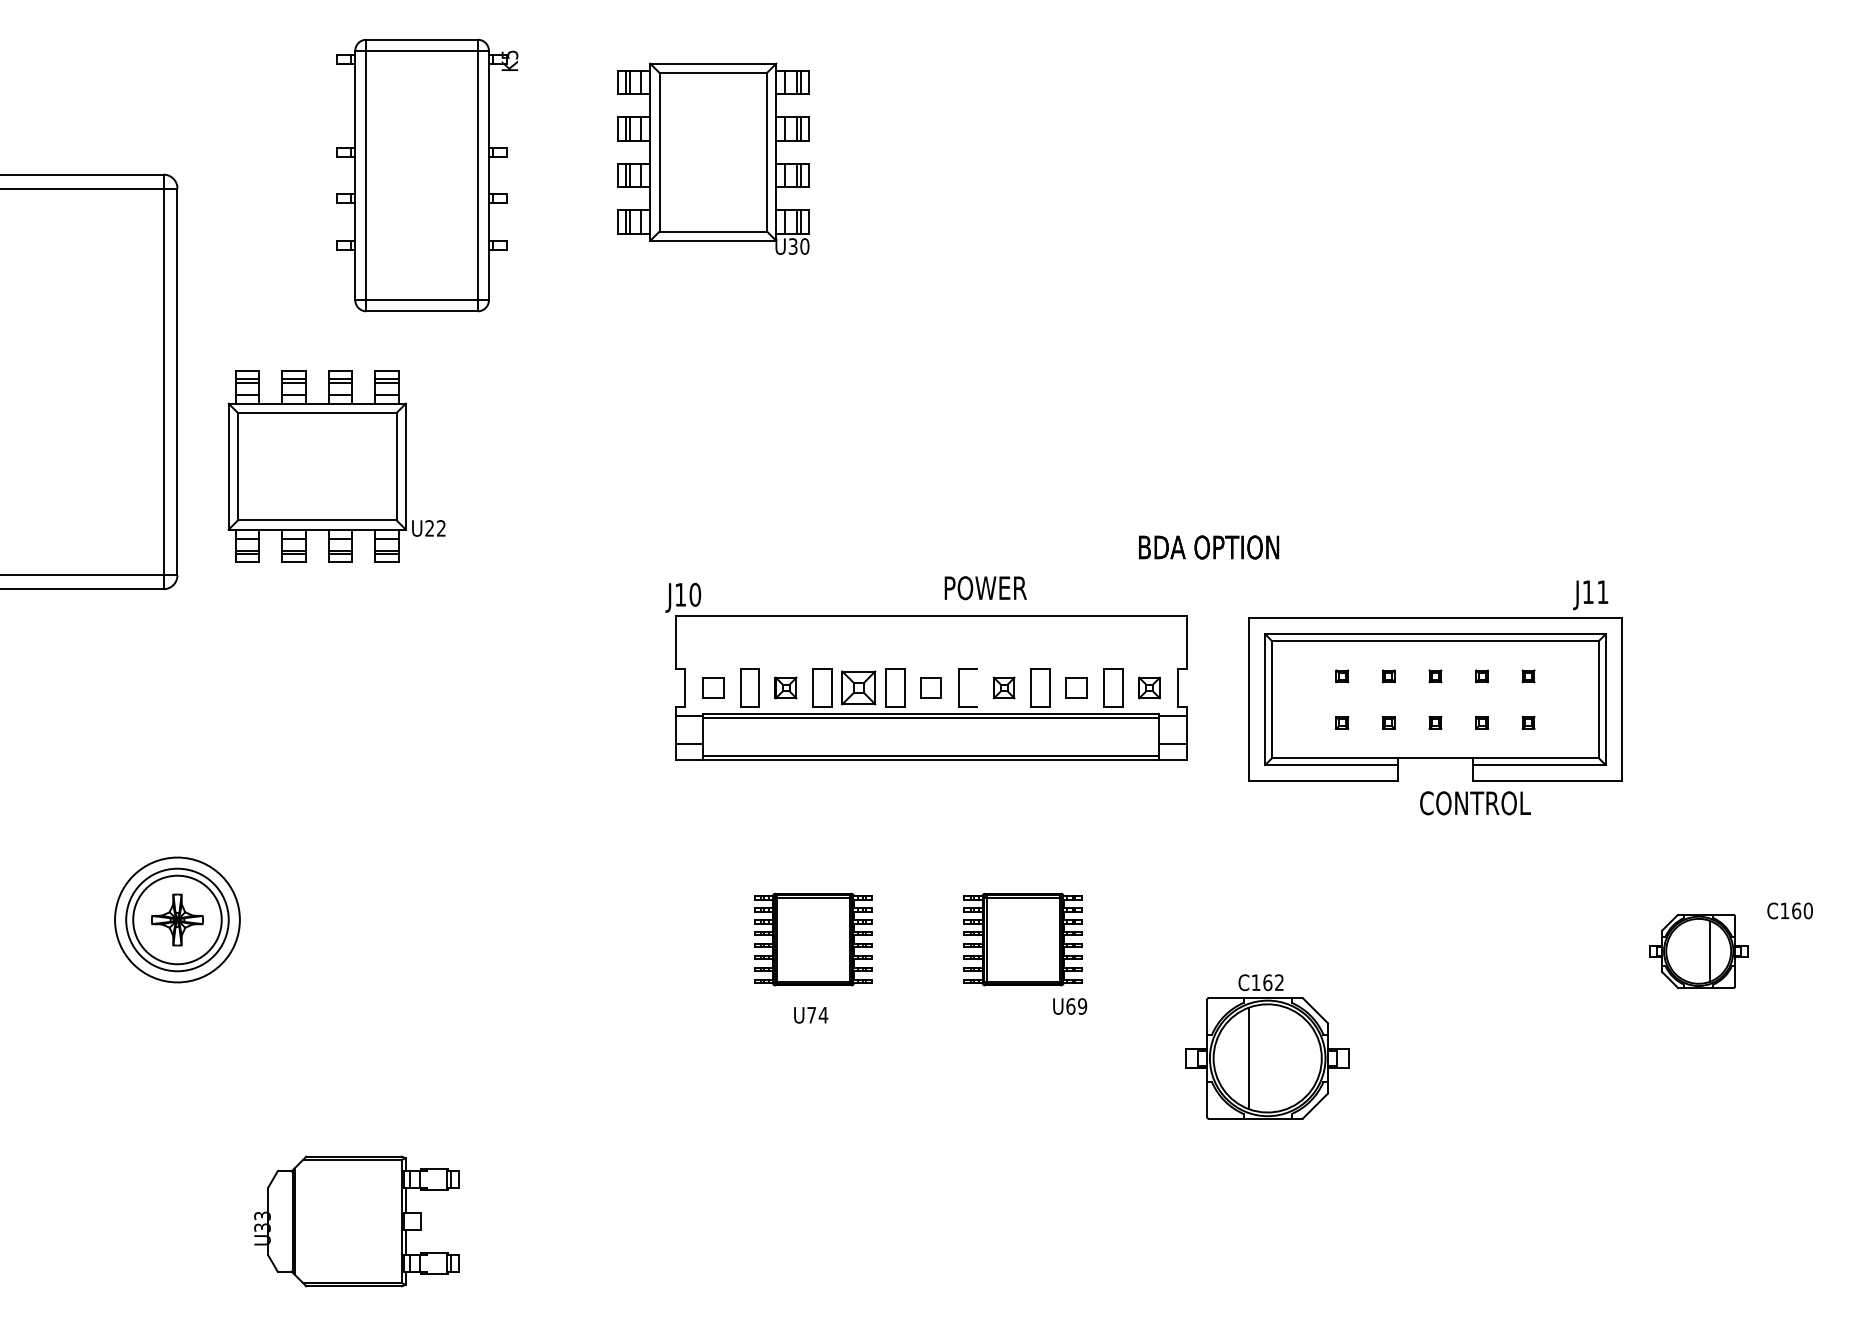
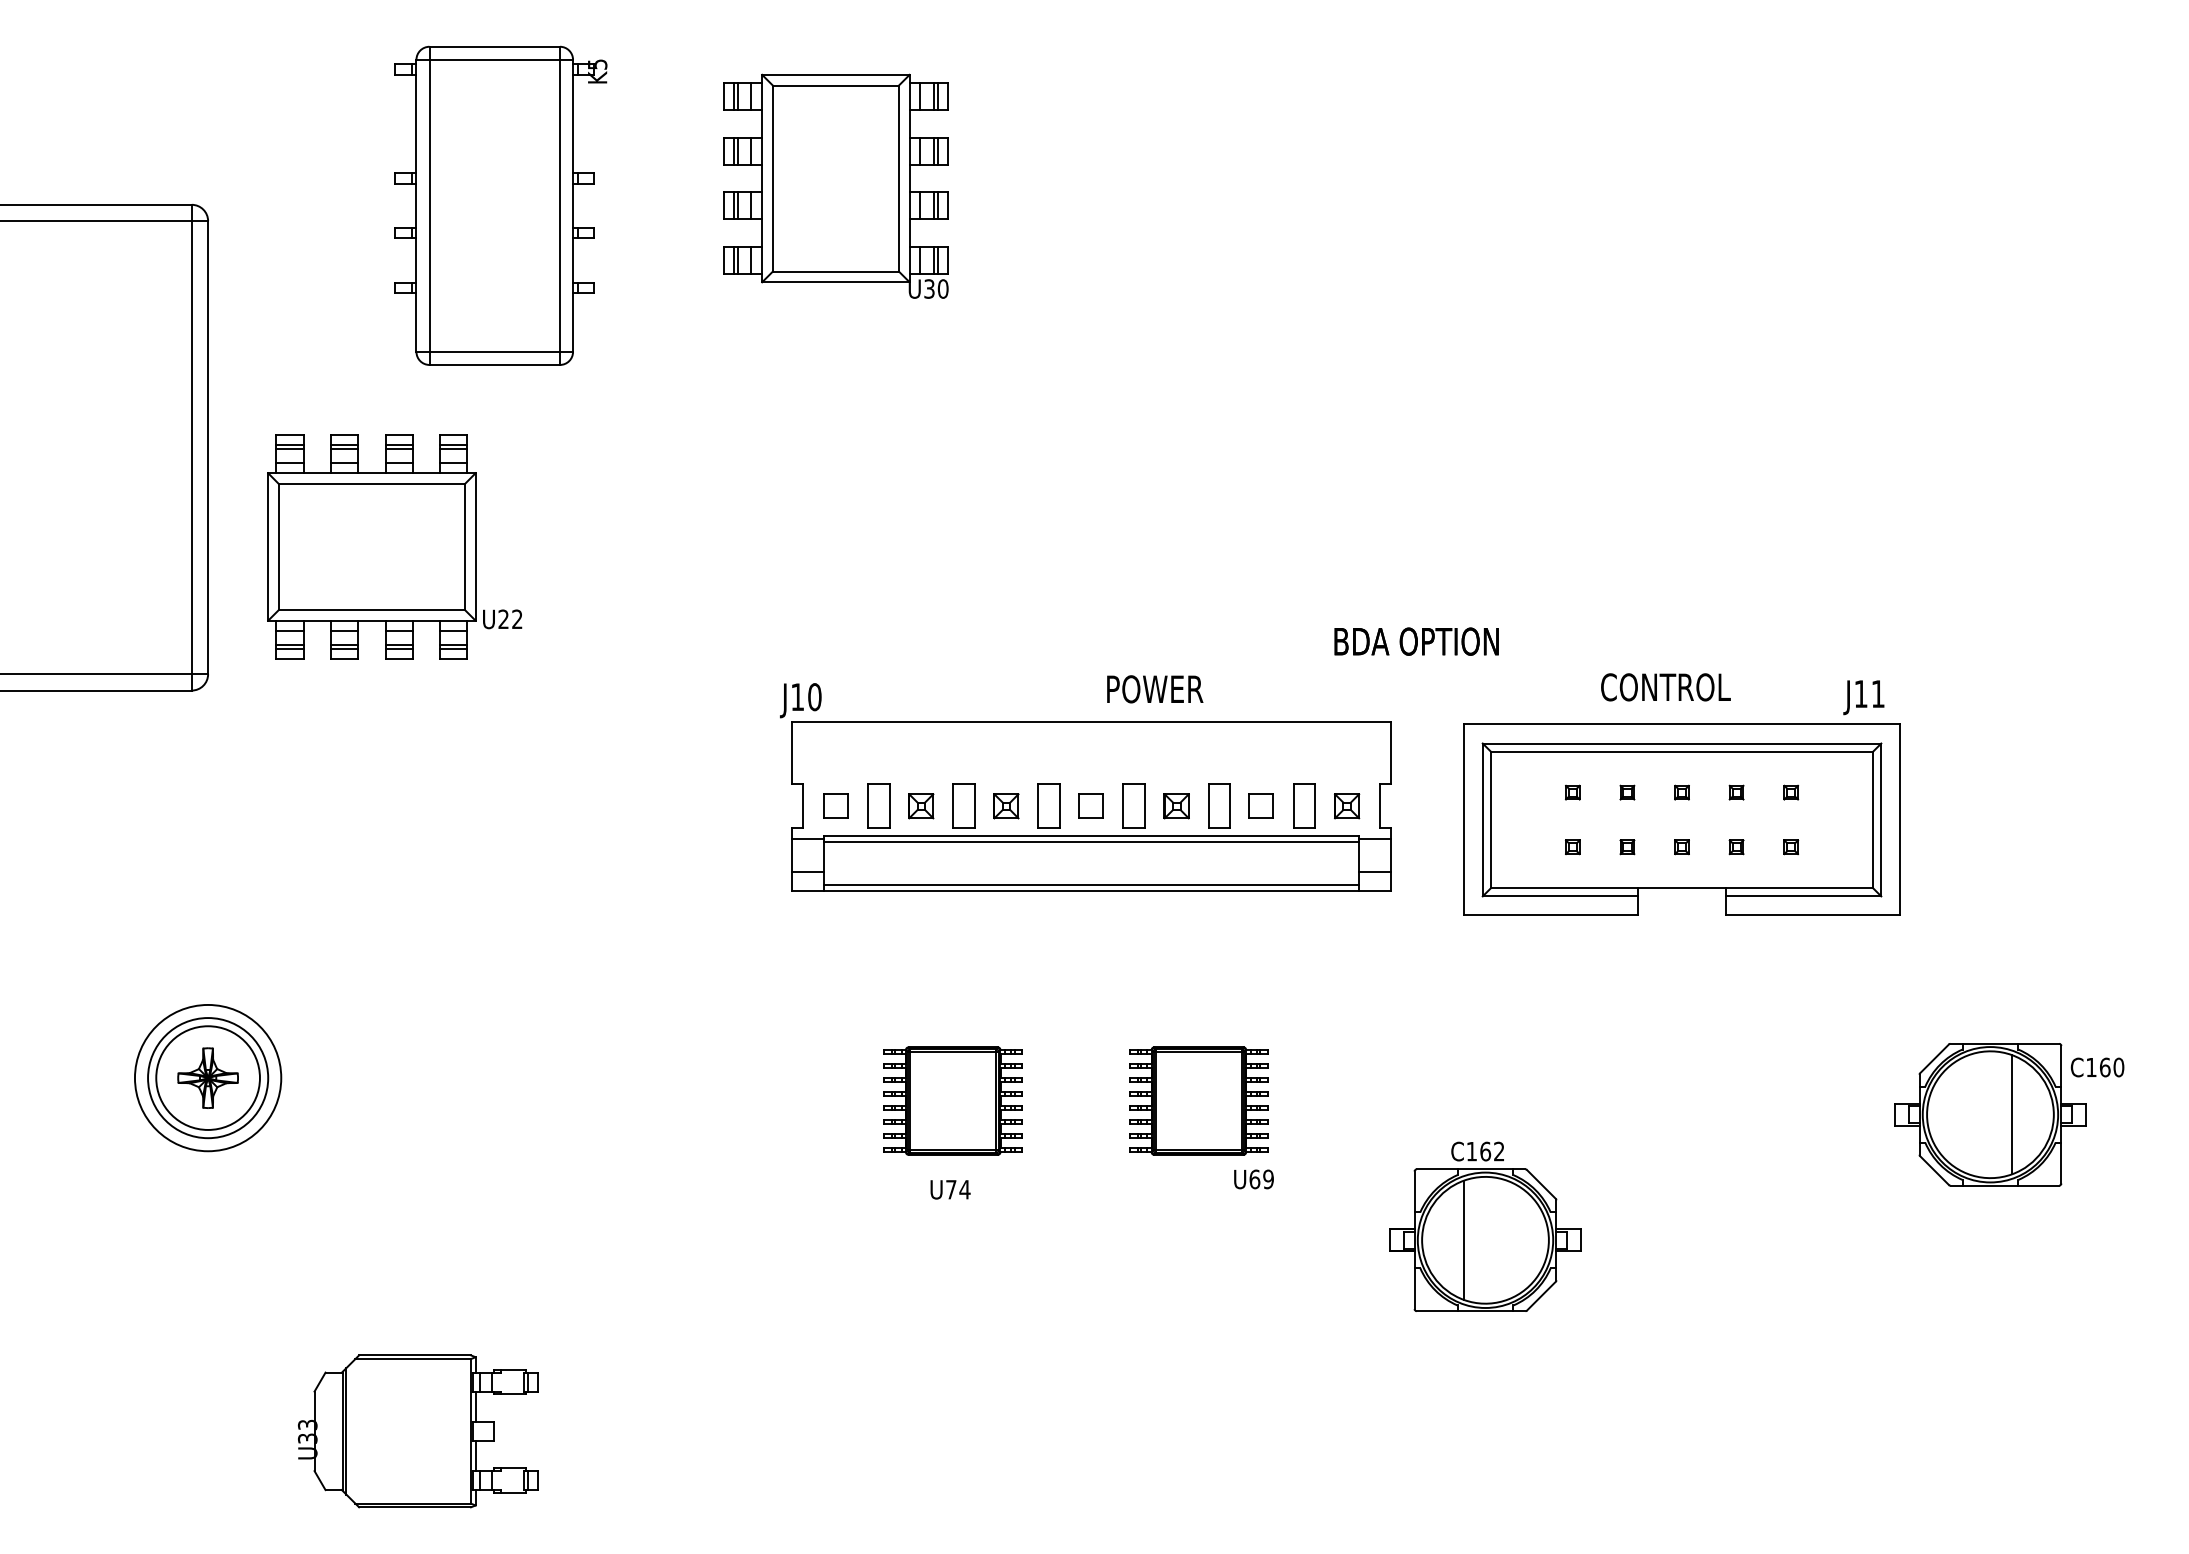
part: (858, 688) -> (1006, 806), size x0.62
line: (977, 688) -> (1145, 806), added
text: (1475, 803) -> (1665, 687), moved
part: (1698, 951) -> (1990, 1114), size x1.67

